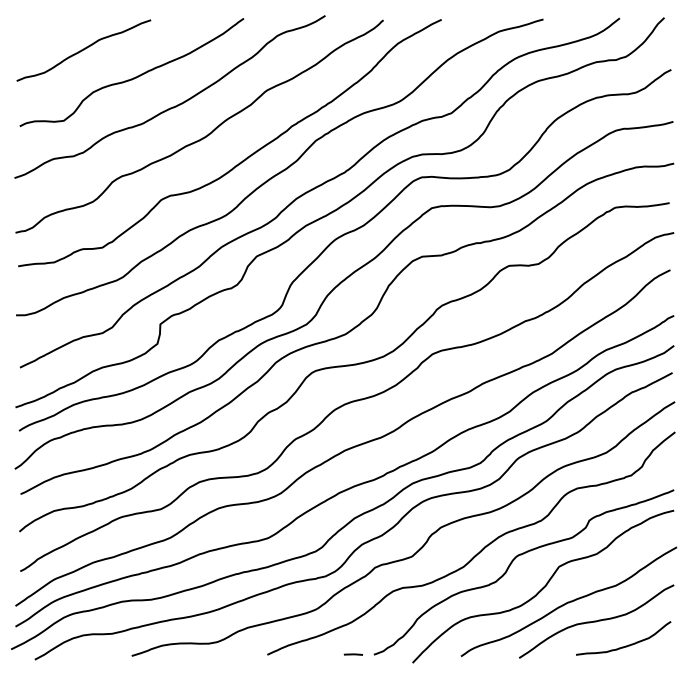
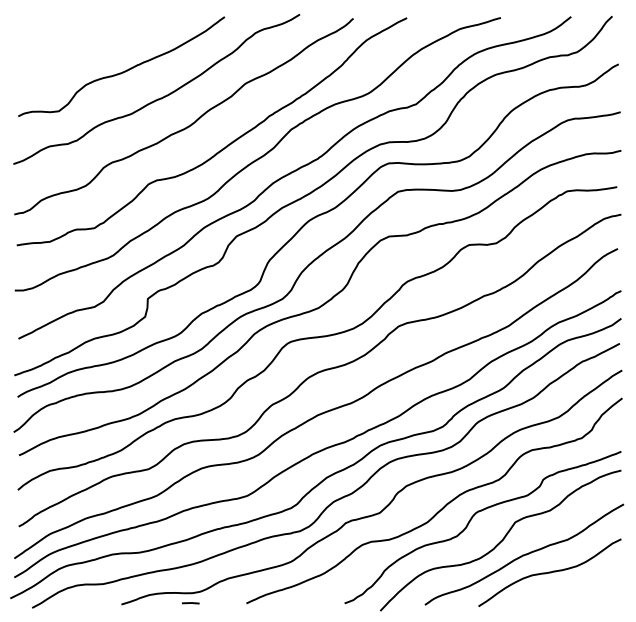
curve: (84, 50) -> (77, 46), removed
curve: (626, 645) -> (577, 594), removed
line: (353, 654) -> (190, 603), moved

